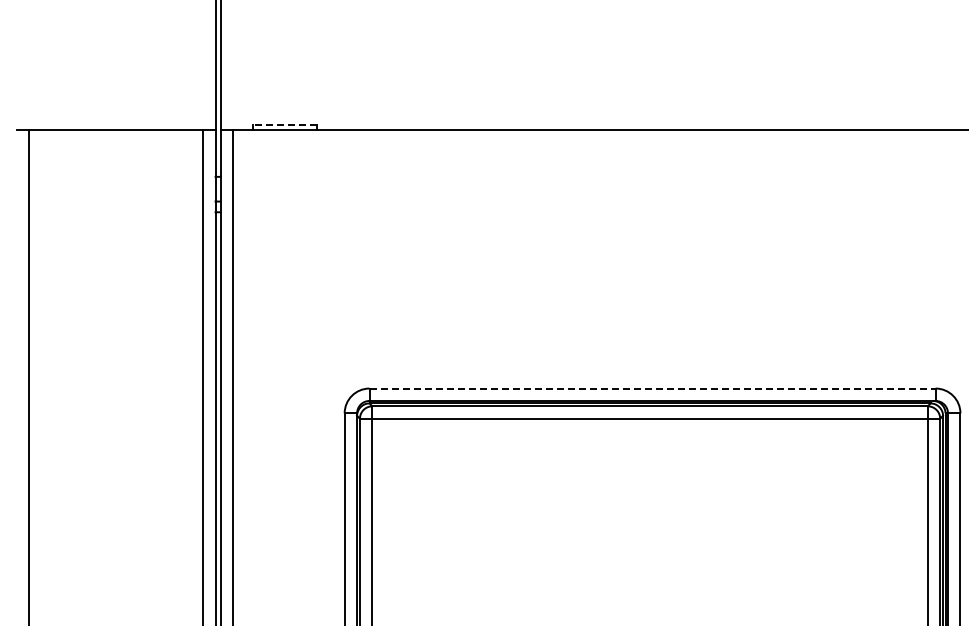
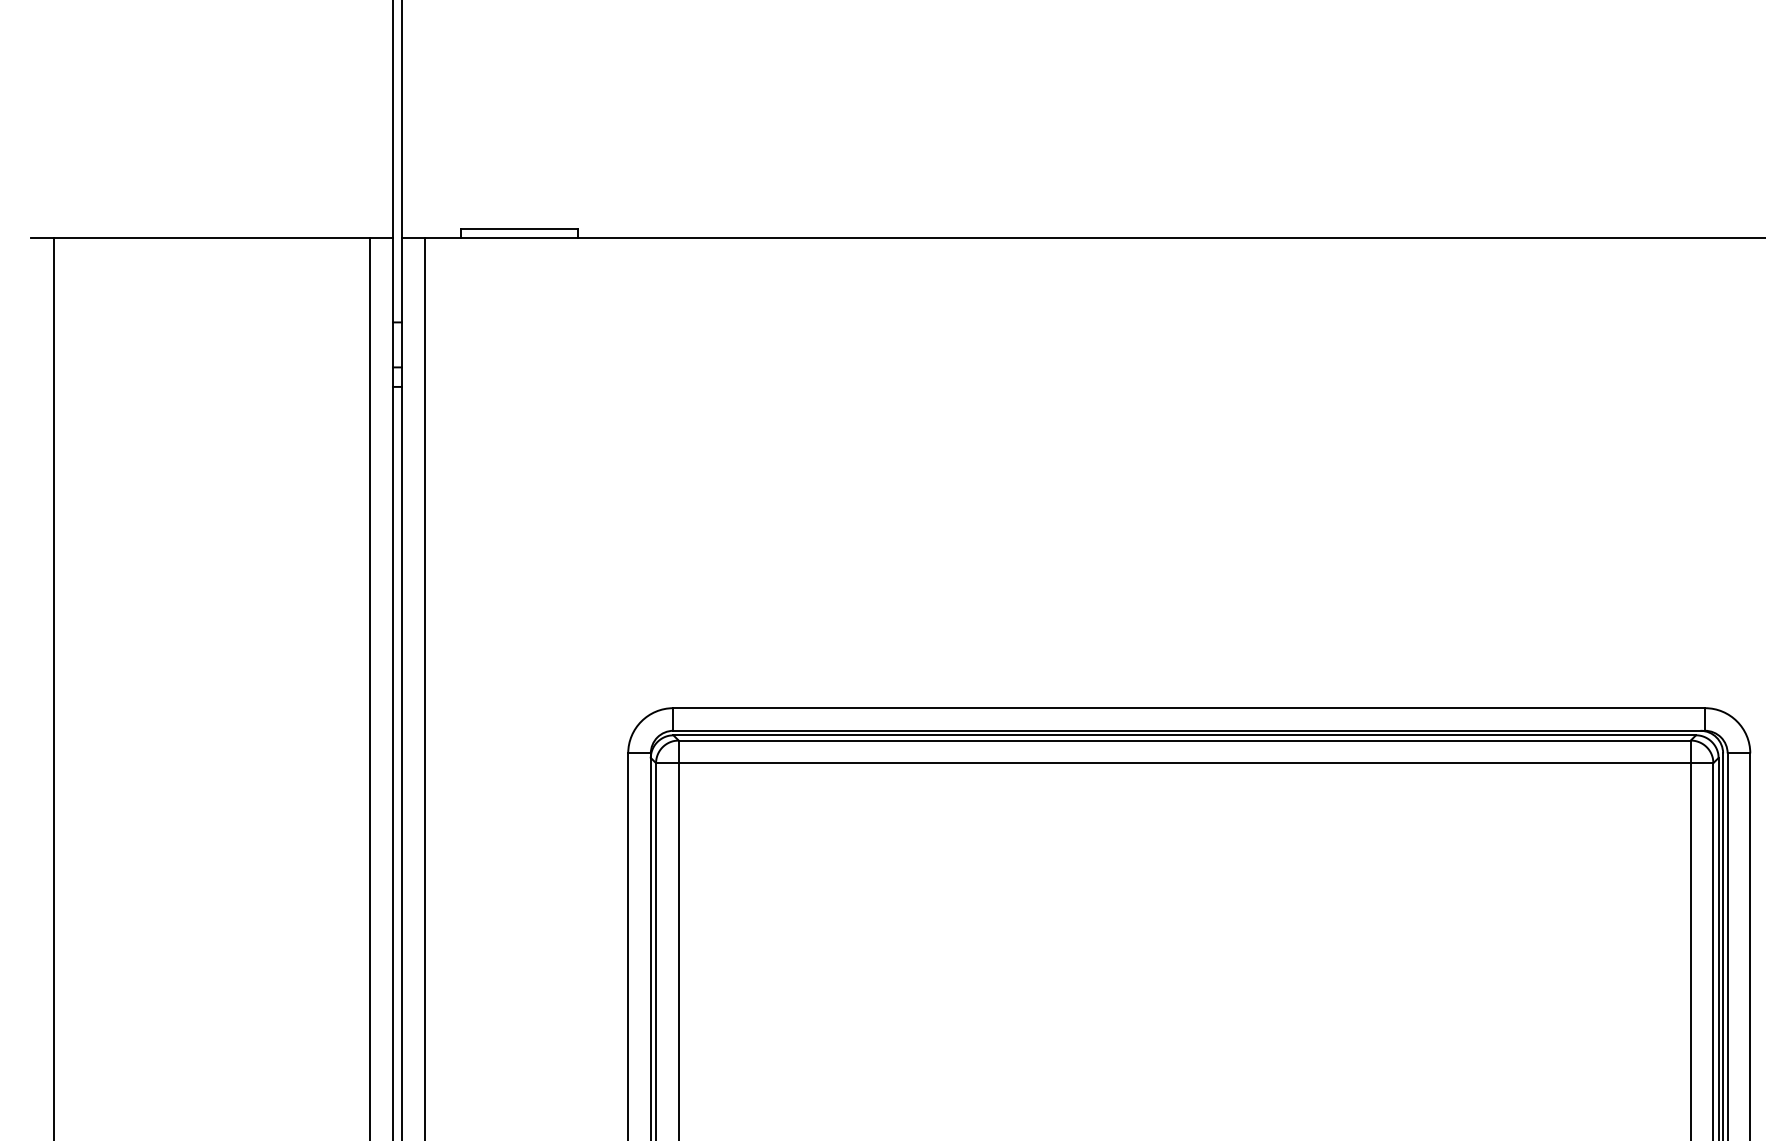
line: (284, 125) -> (518, 228), dashed -> solid
line: (653, 388) -> (1190, 708), dashed -> solid

